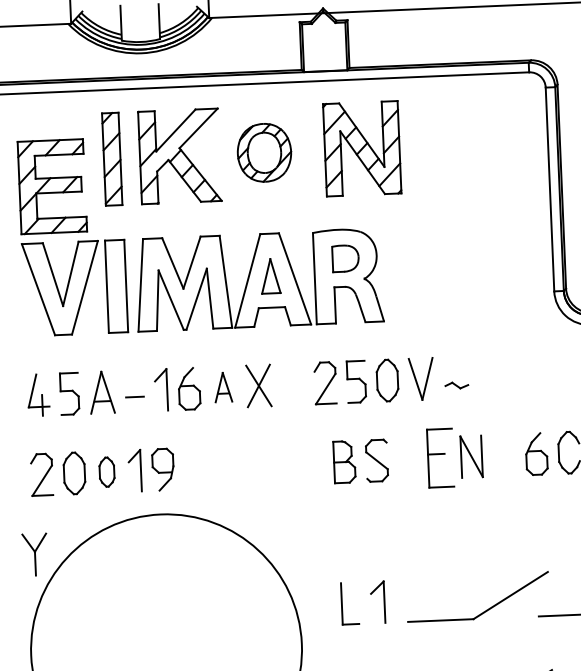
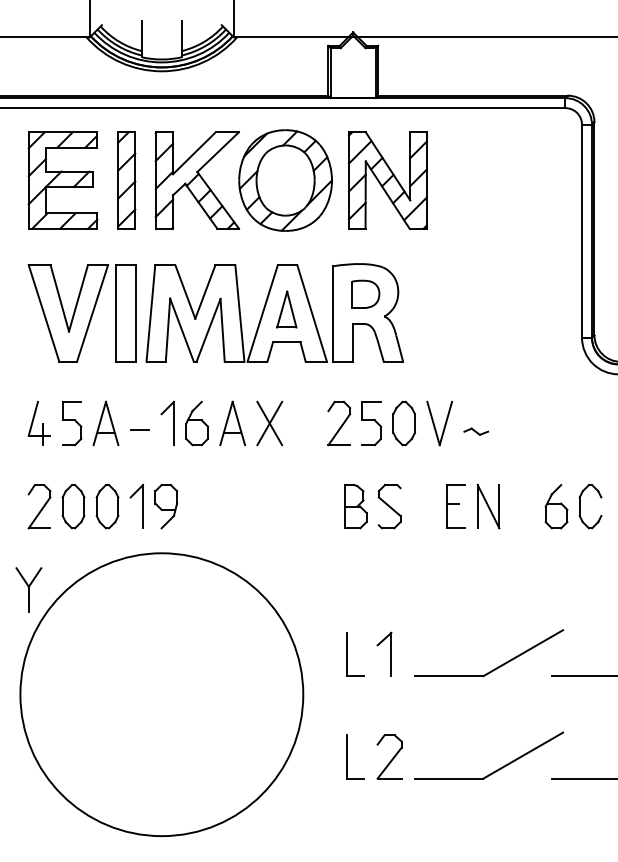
part: (264, 152) -> (285, 180), size x1.67
part: (51, 186) -> (62, 180), moved
part: (223, 387) -> (232, 423), size x1.43
part: (439, 457) -> (455, 506), size x0.71
part: (106, 471) -> (107, 506), size x1.43

